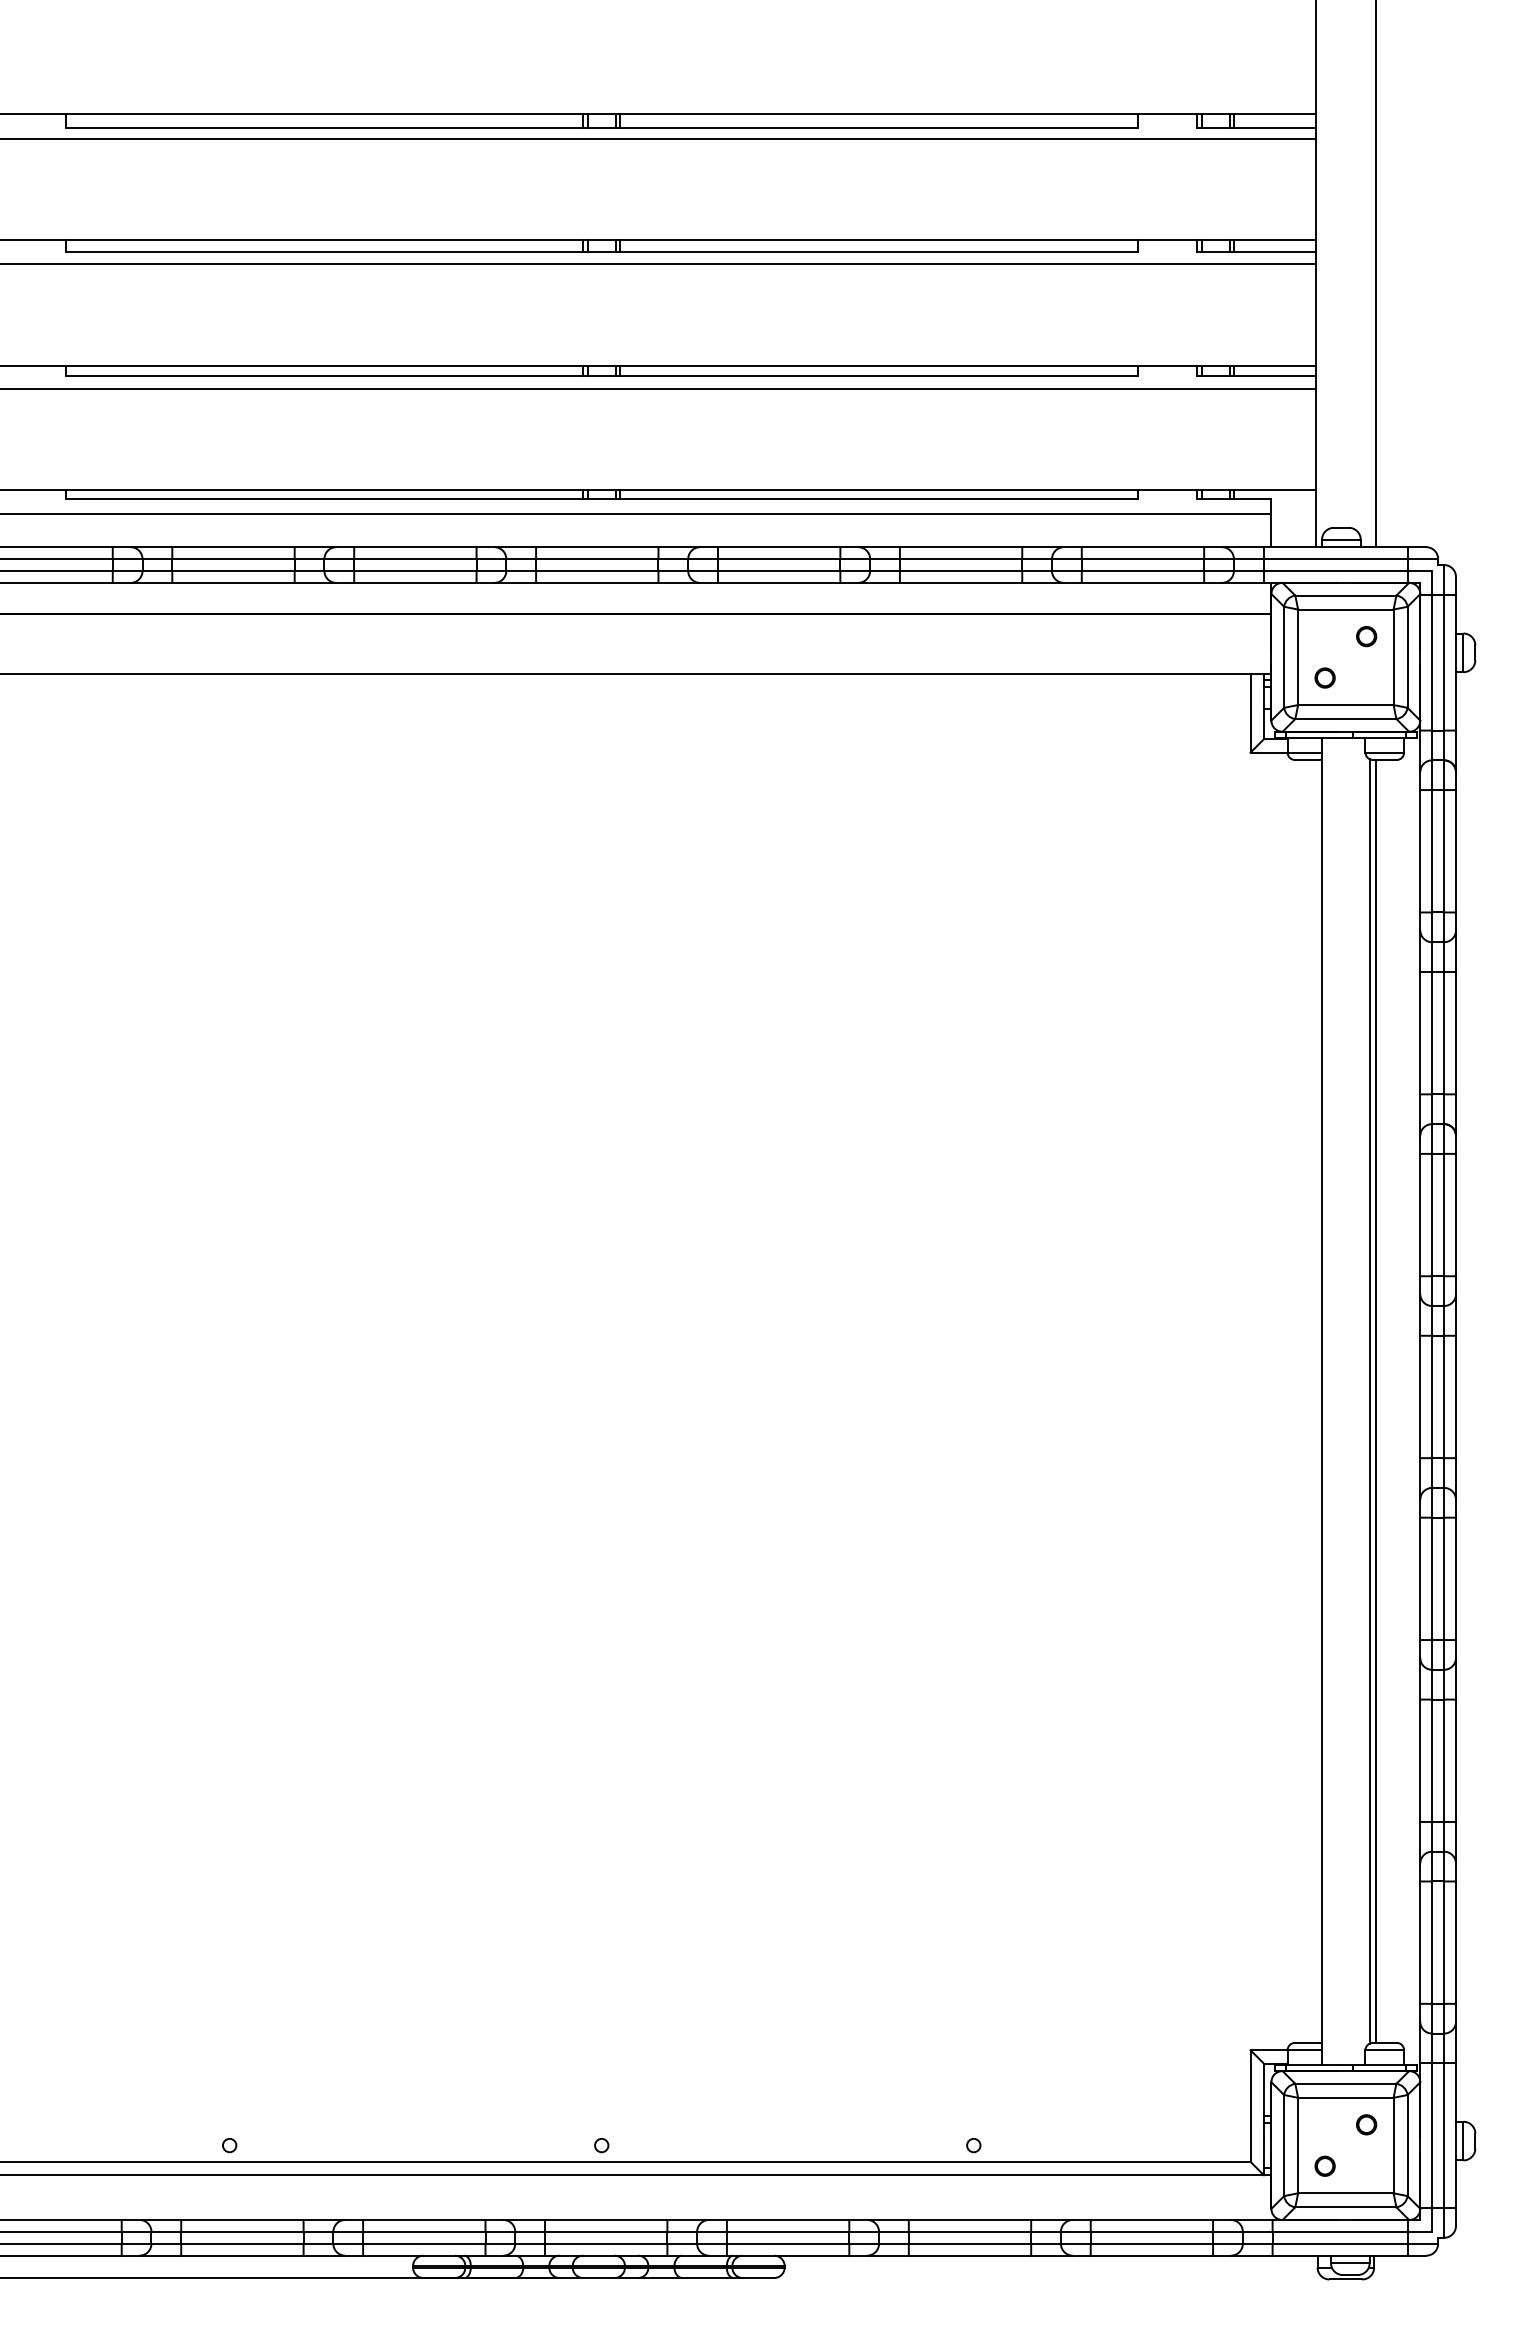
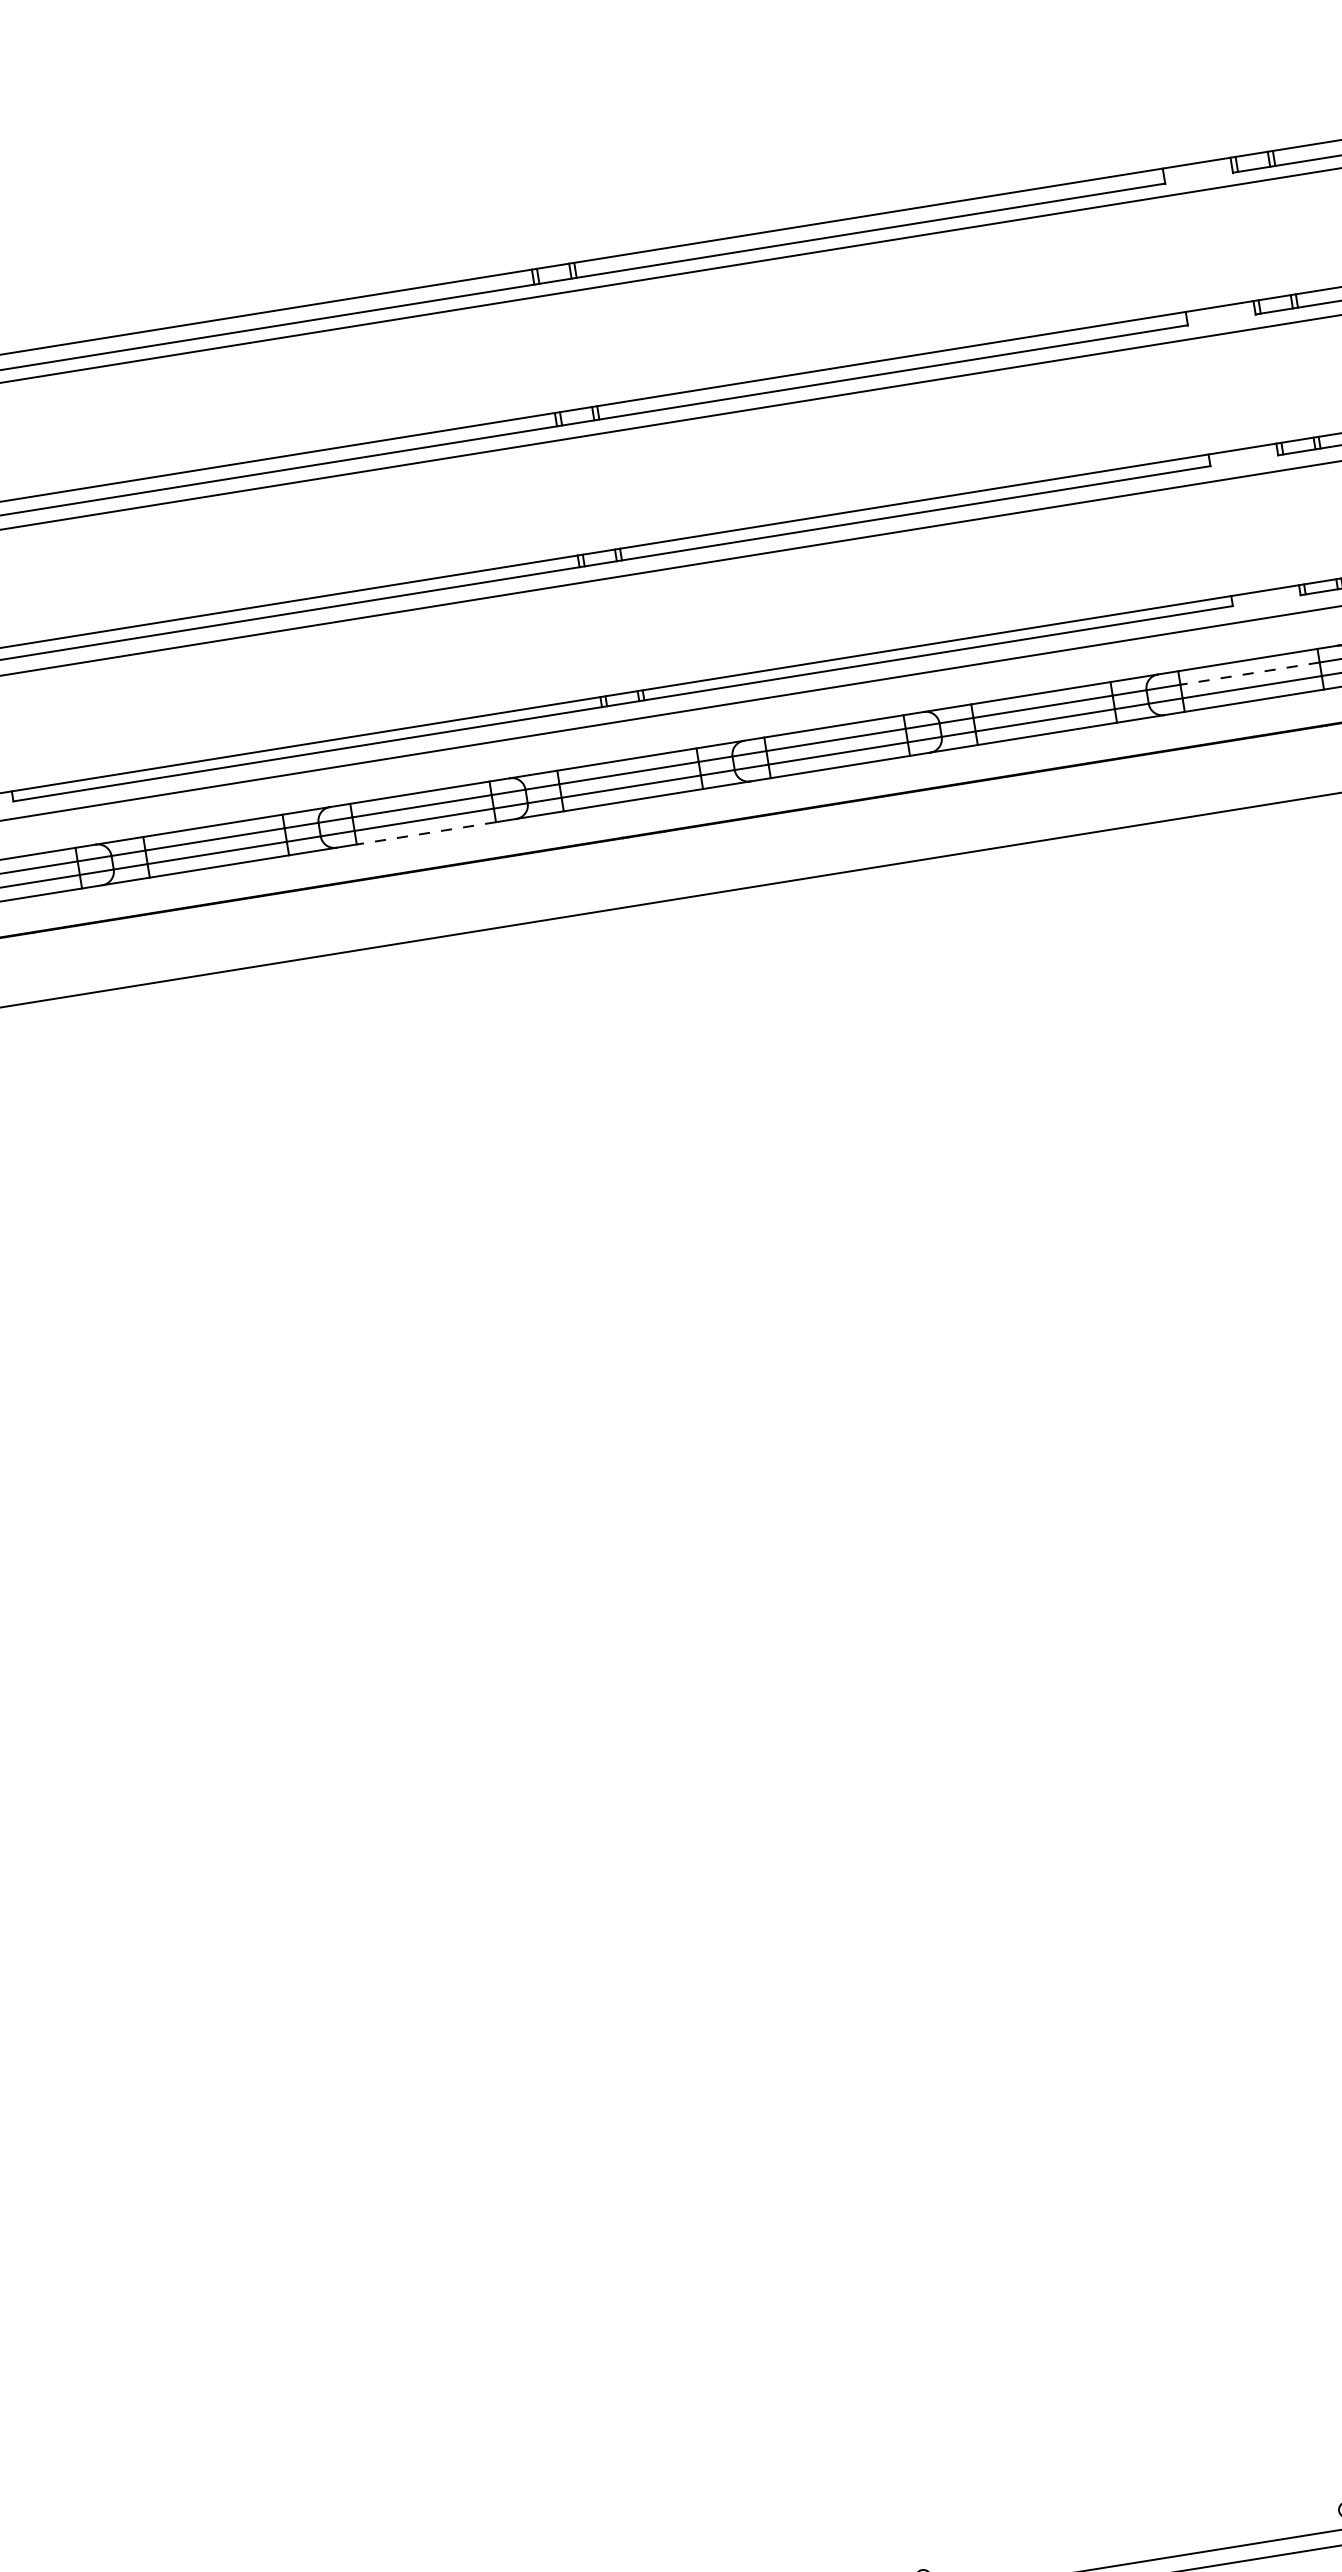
line: (1142, 559) -> (1249, 674), solid -> dashed
line: (414, 582) -> (425, 833), solid -> dashed

